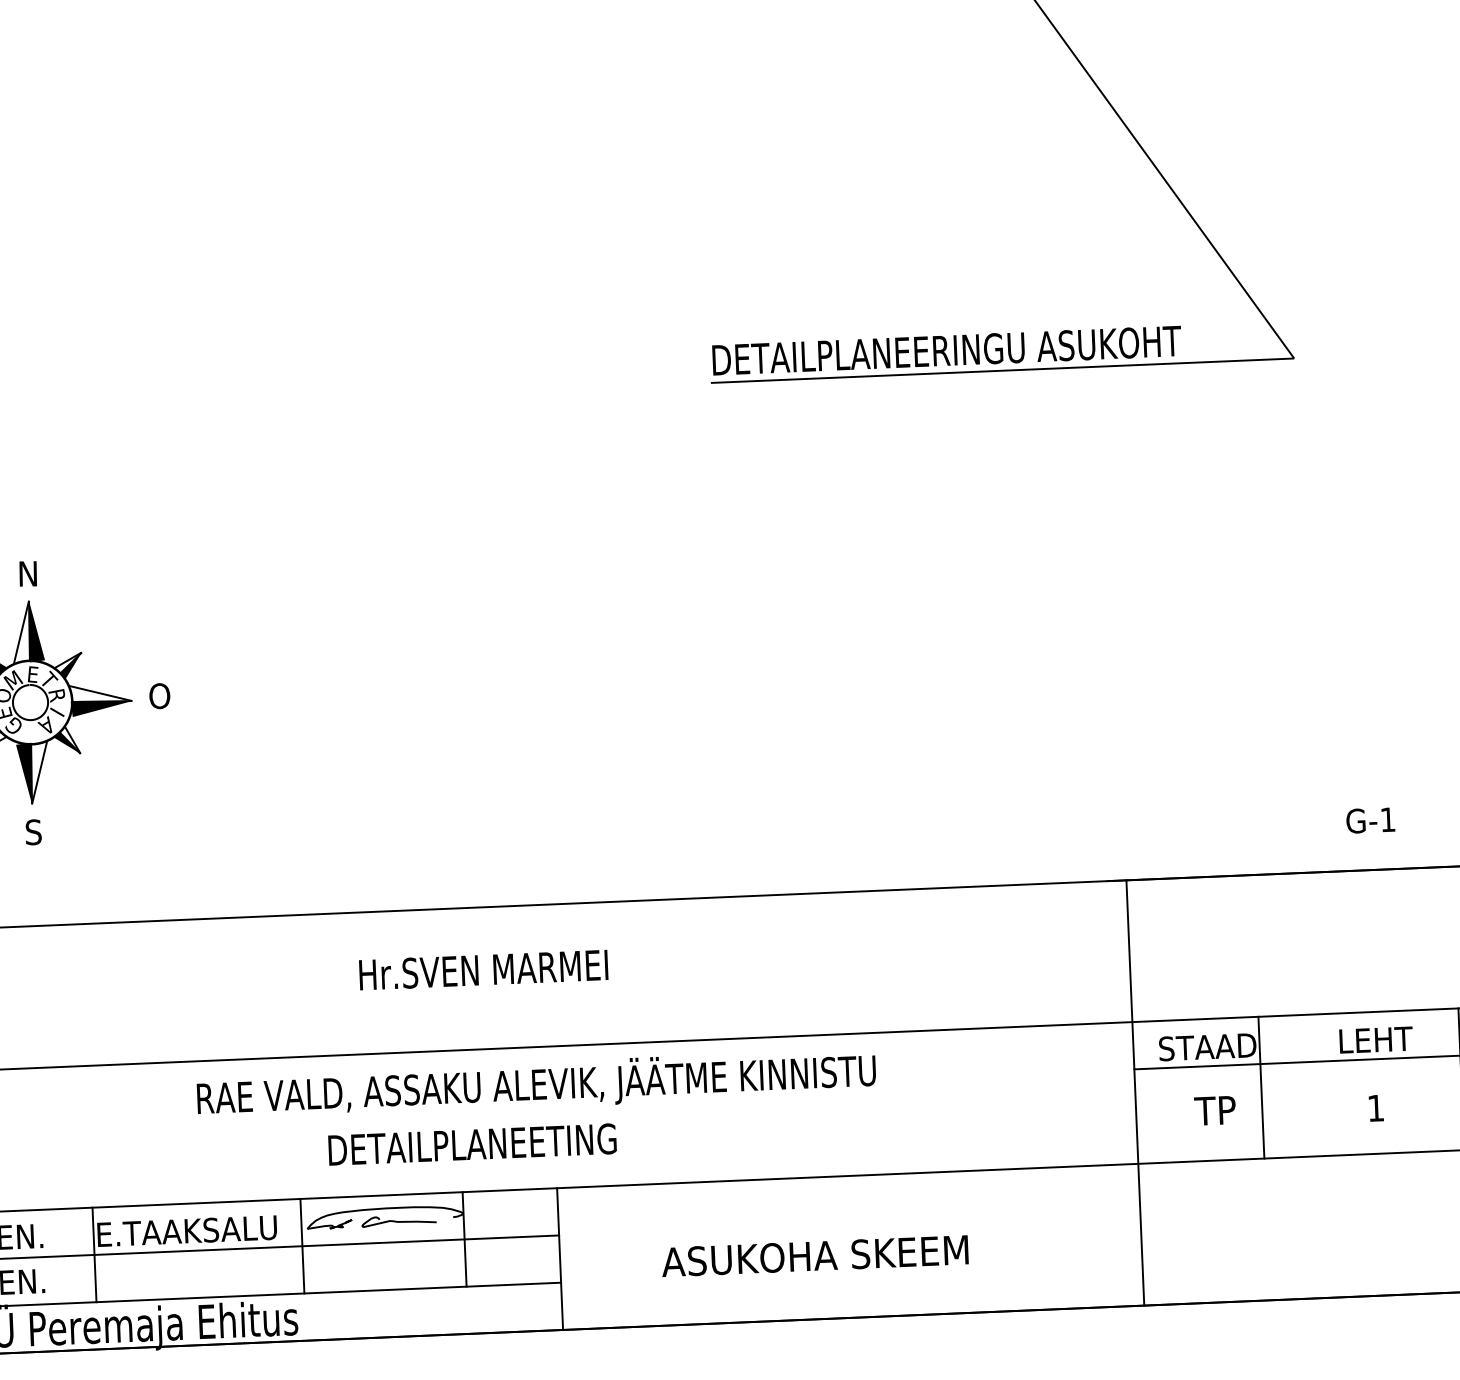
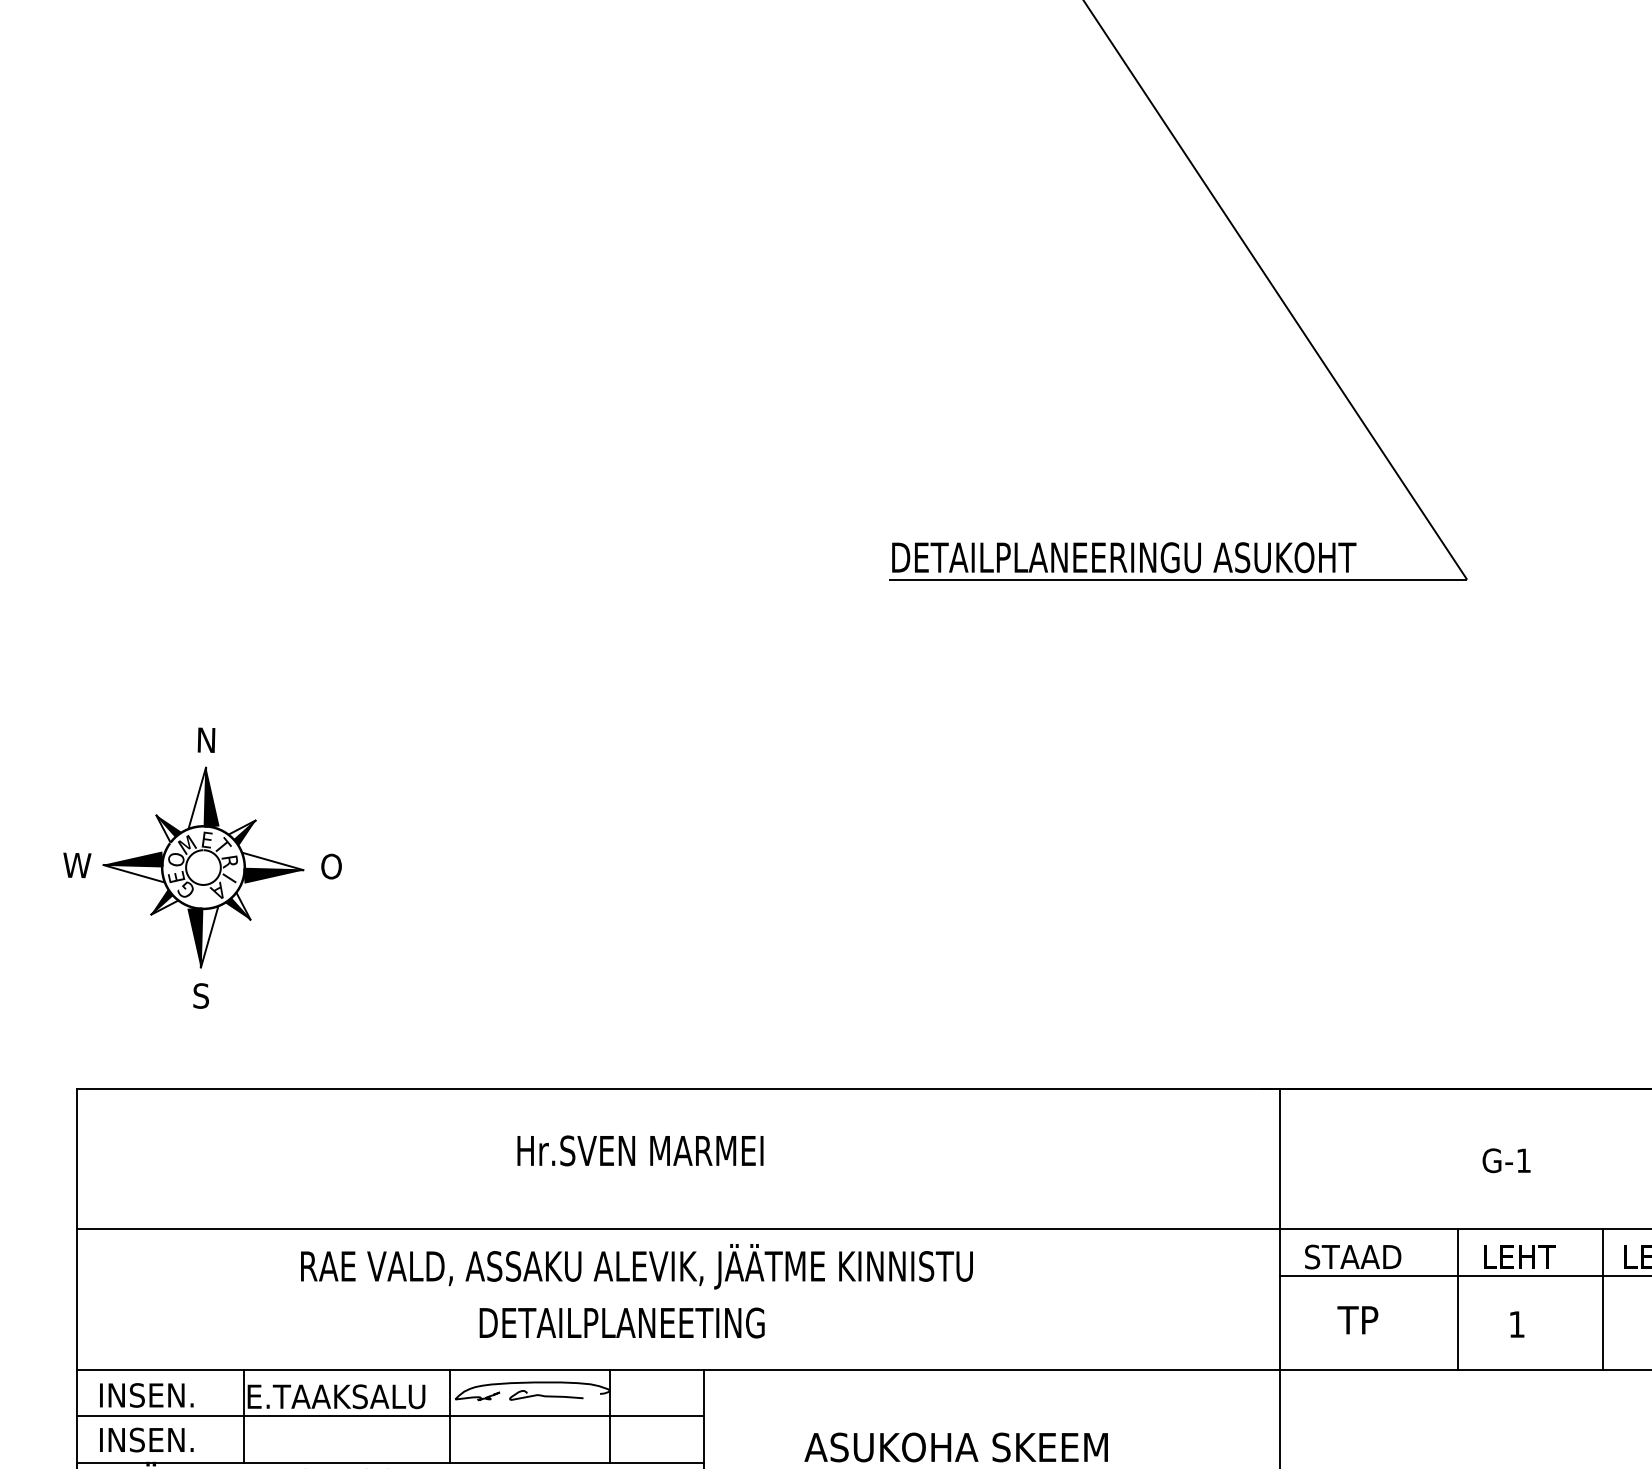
text: (1370, 820) -> (1506, 1160), moved
text: (536, 1084) -> (636, 1266), moved
line: (1261, 1087) -> (1457, 1299), moved

